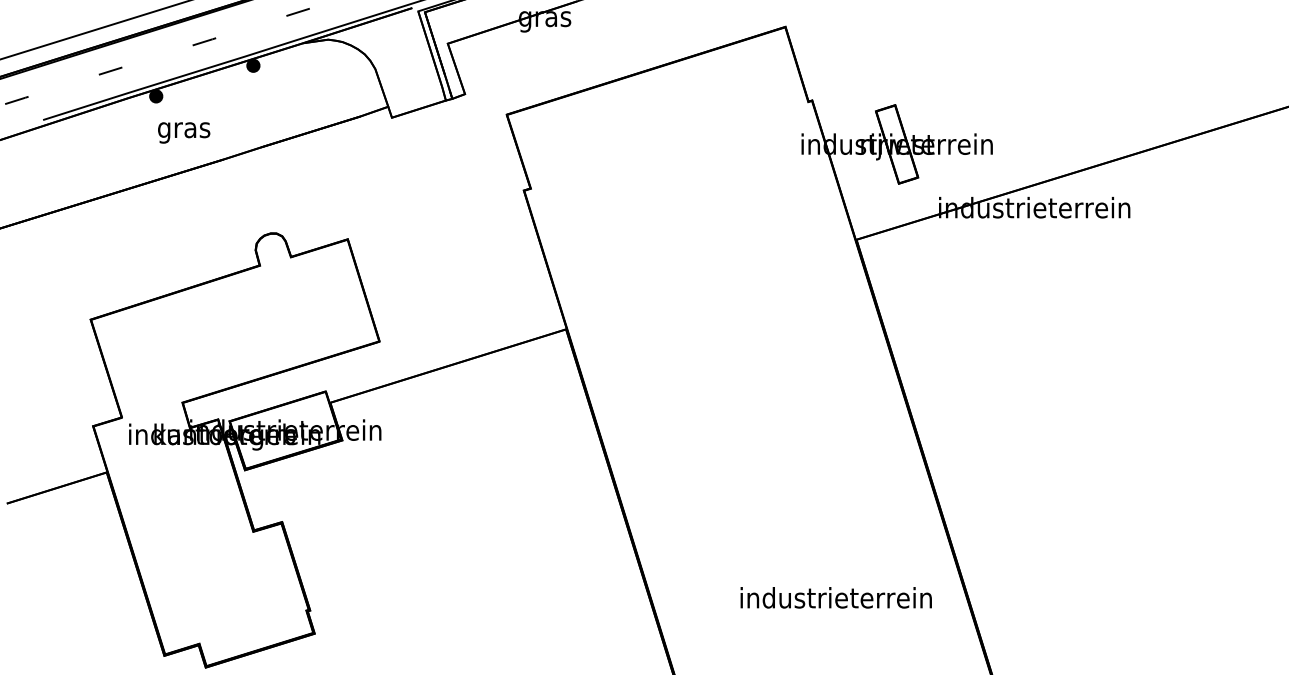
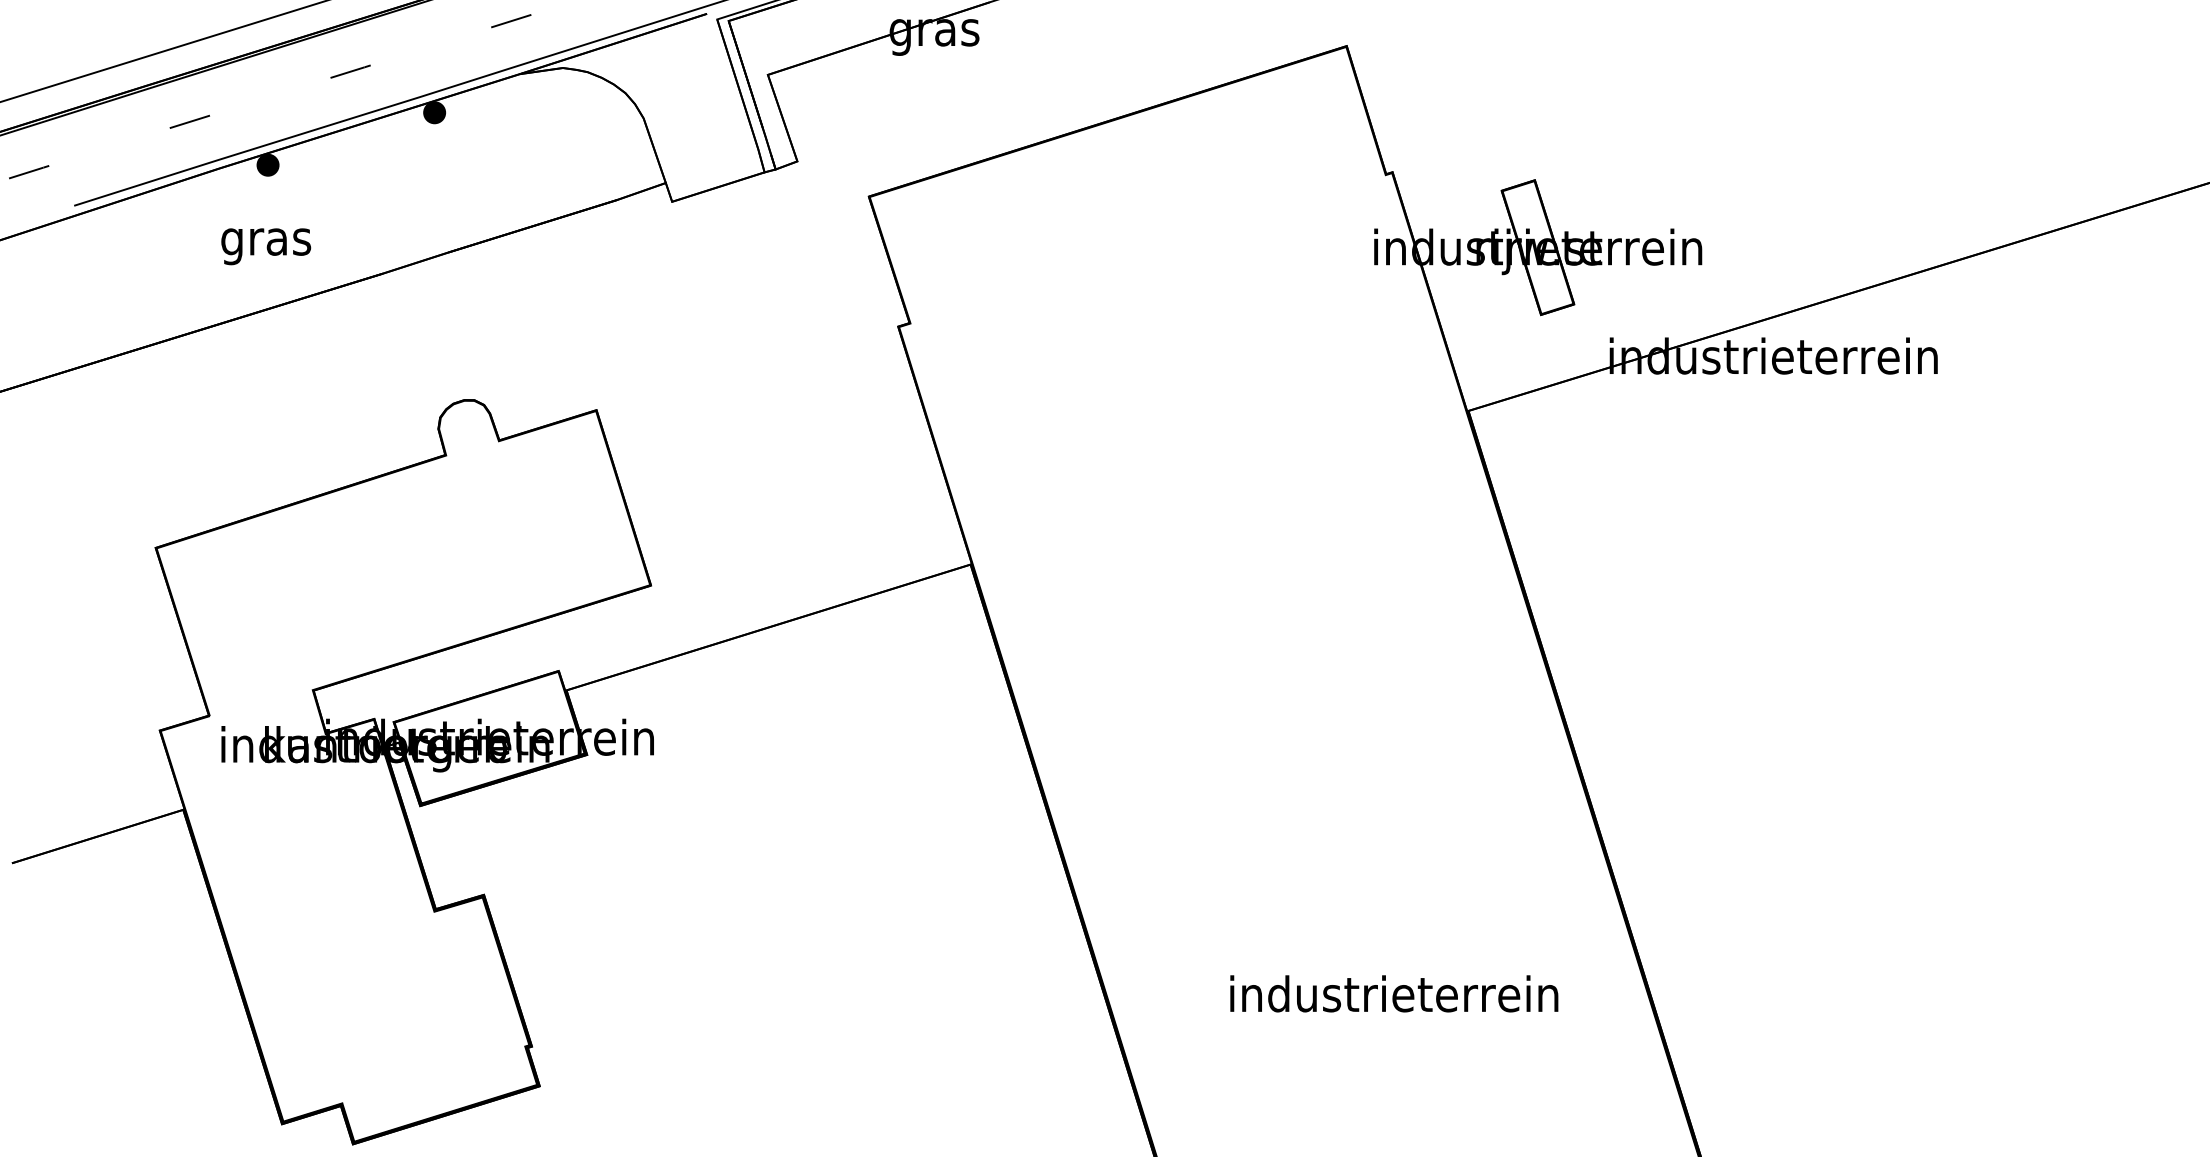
text: (184, 132) -> (266, 245), moved
text: (835, 597) -> (1392, 993), moved

